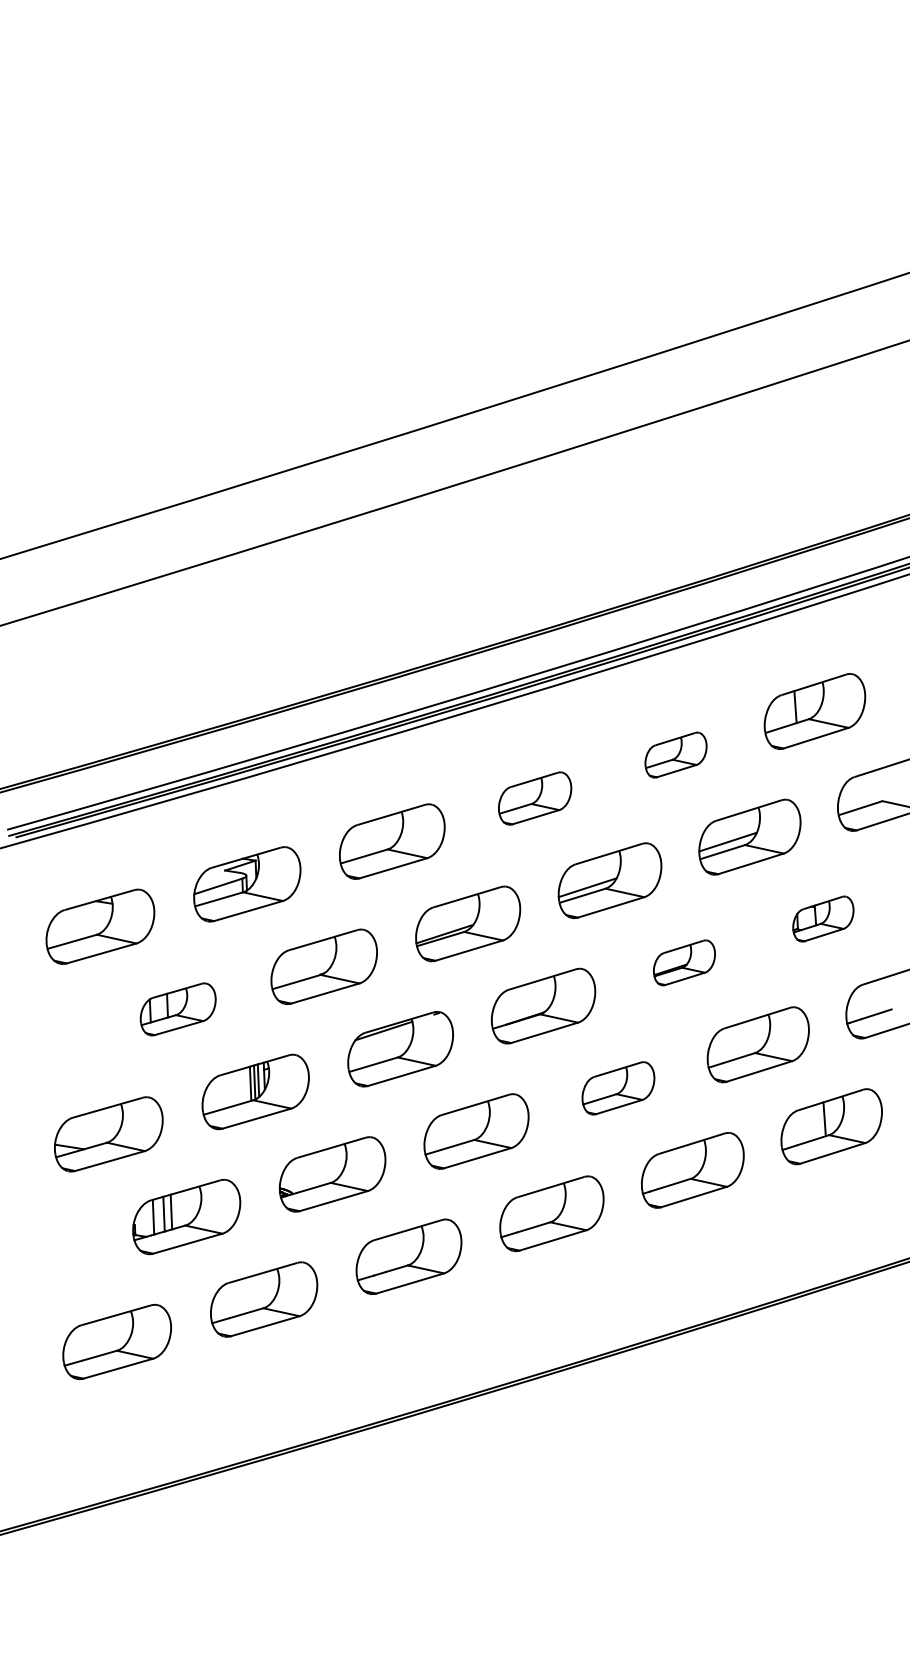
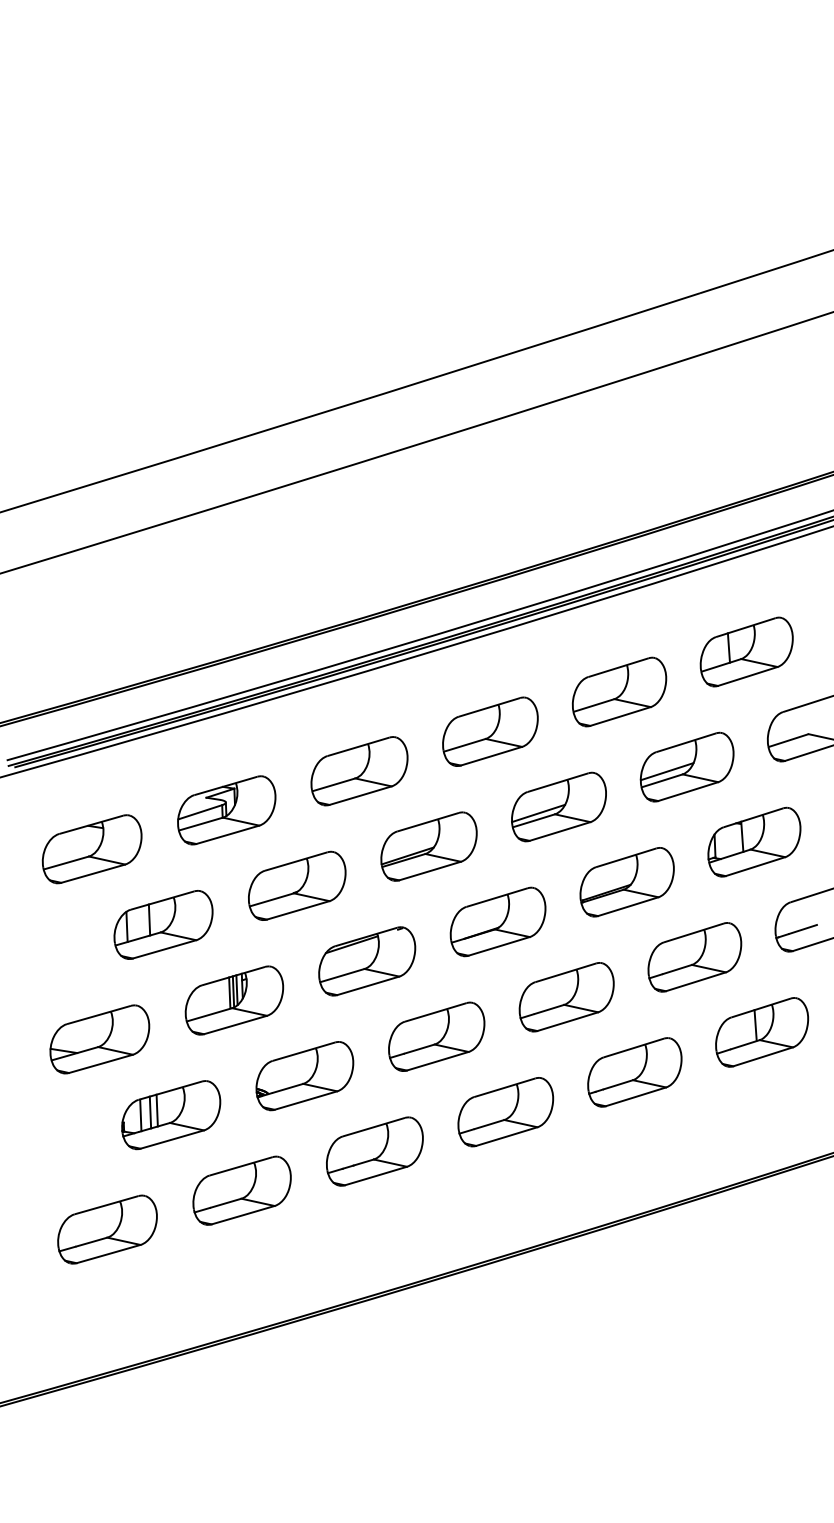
part: (675, 754) -> (619, 691), size x1.67
part: (534, 798) -> (489, 731), size x1.43
part: (823, 918) -> (754, 841), size x1.67
part: (684, 962) -> (627, 881), size x1.67
part: (177, 1009) -> (162, 925), size x1.43
part: (618, 1088) -> (566, 997), size x1.43

